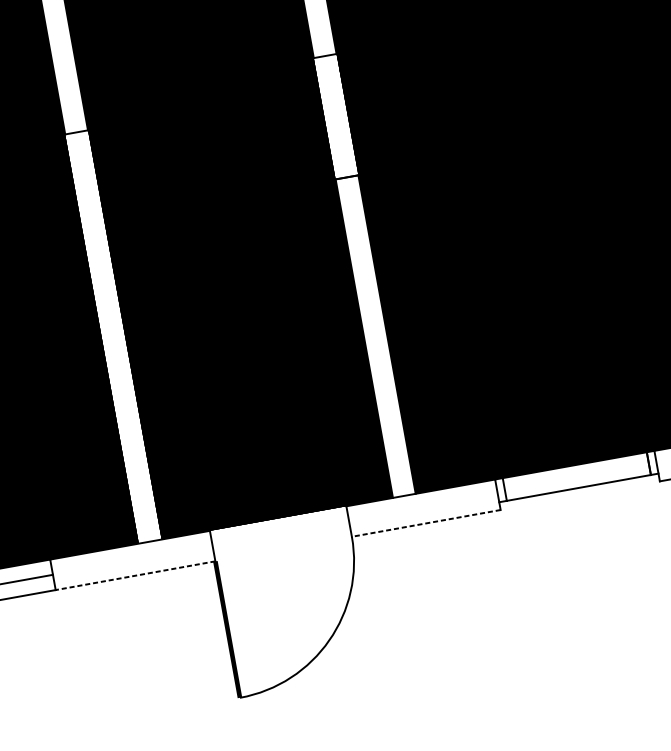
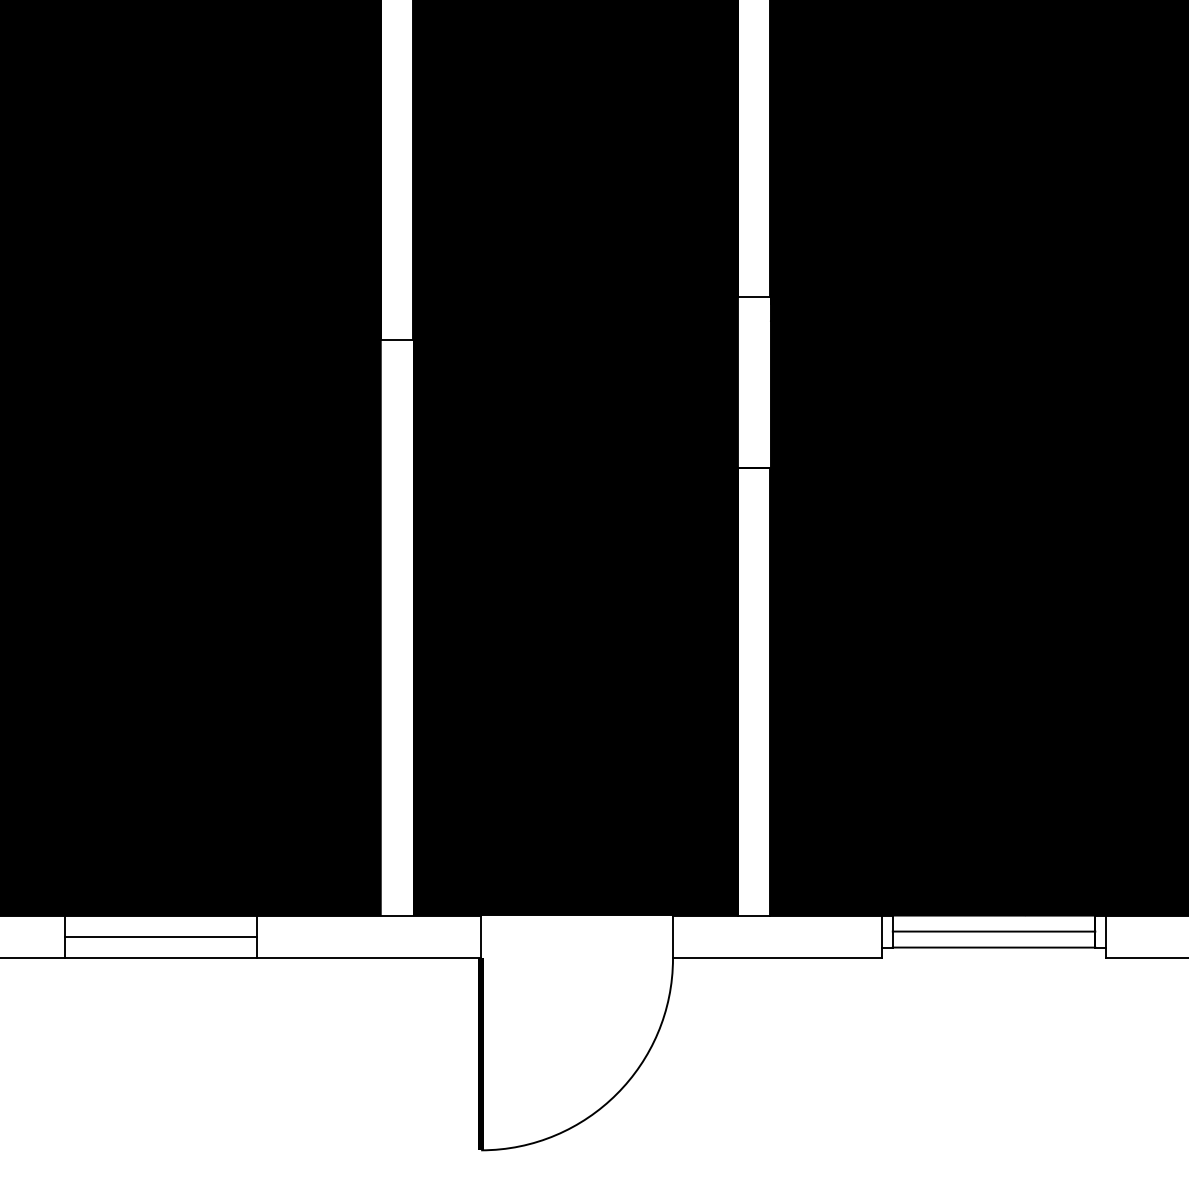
line: (576, 476) -> (993, 931), added
line: (426, 523) -> (777, 958), dashed -> solid
line: (135, 575) -> (368, 958), dashed -> solid

